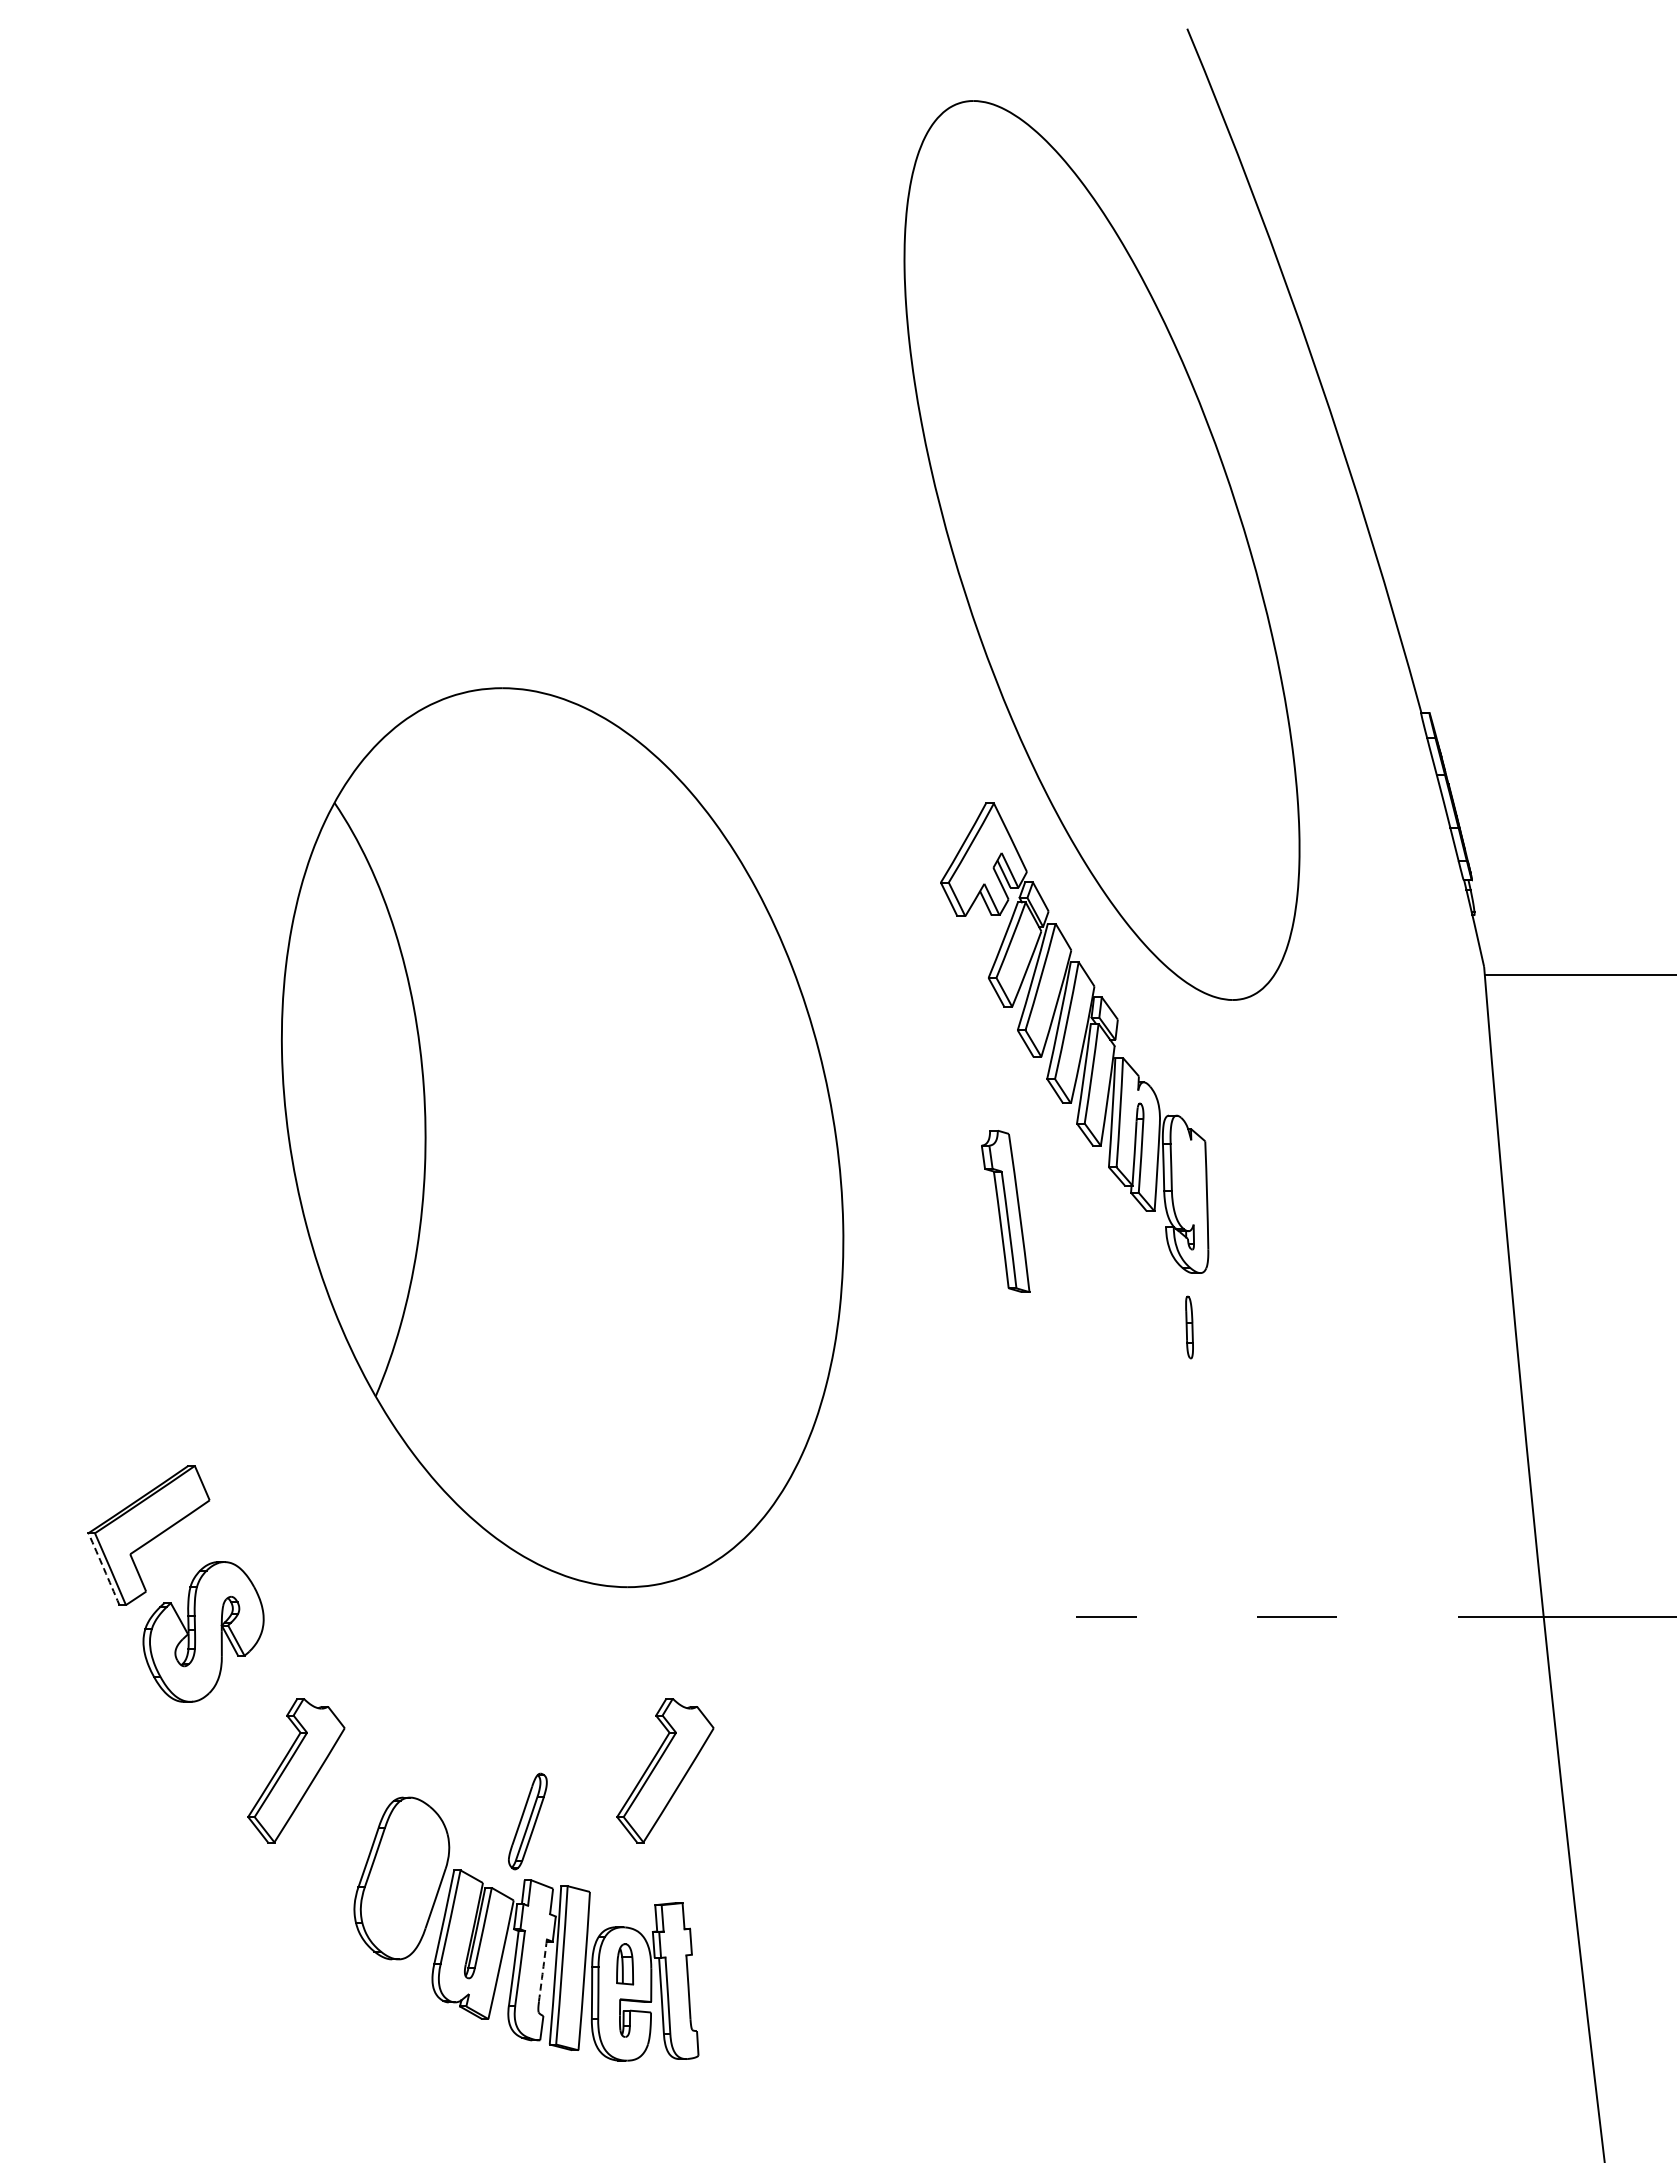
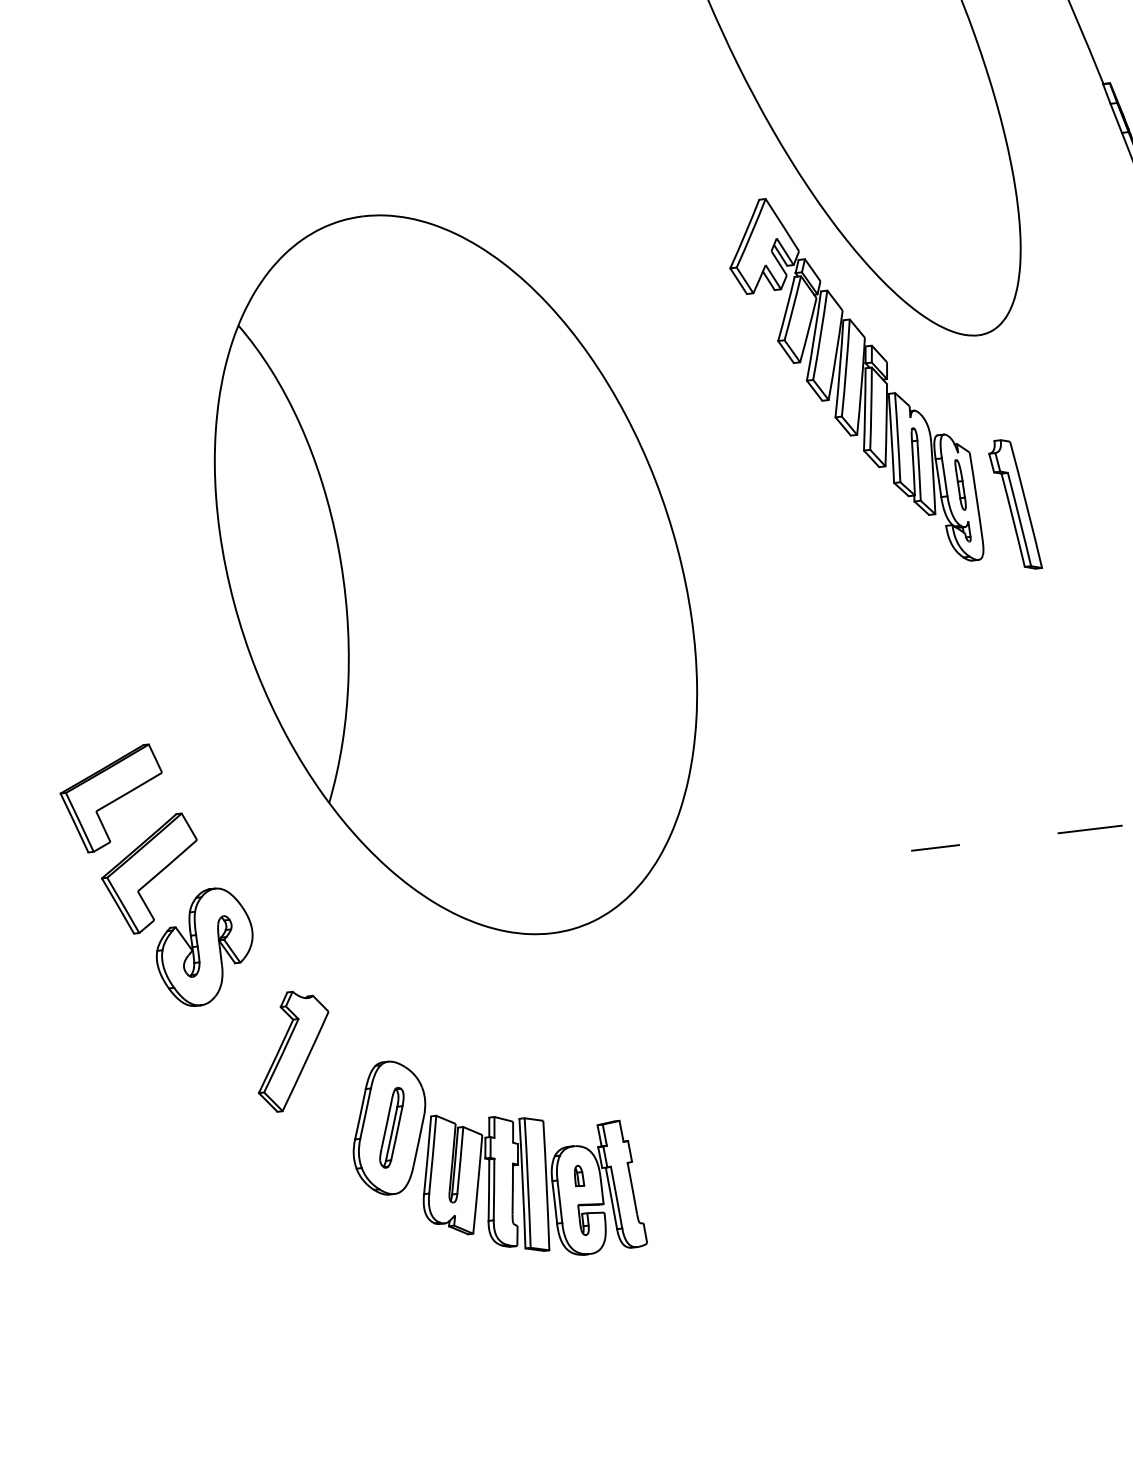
part: (562, 1137) -> (455, 574), moved
part: (1005, 1211) -> (1014, 504), moved
part: (1189, 1327) -> (960, 485), moved
part: (113, 1438) -> (113, 799), added
arc: (104, 1569) -> (118, 906), dashed -> solid
part: (665, 1770) -> (592, 1015), removed
part: (527, 1821) -> (391, 1127), moved
part: (625, 1964) -> (579, 1176), size x0.62
arc: (543, 1970) -> (513, 1189), dashed -> solid

